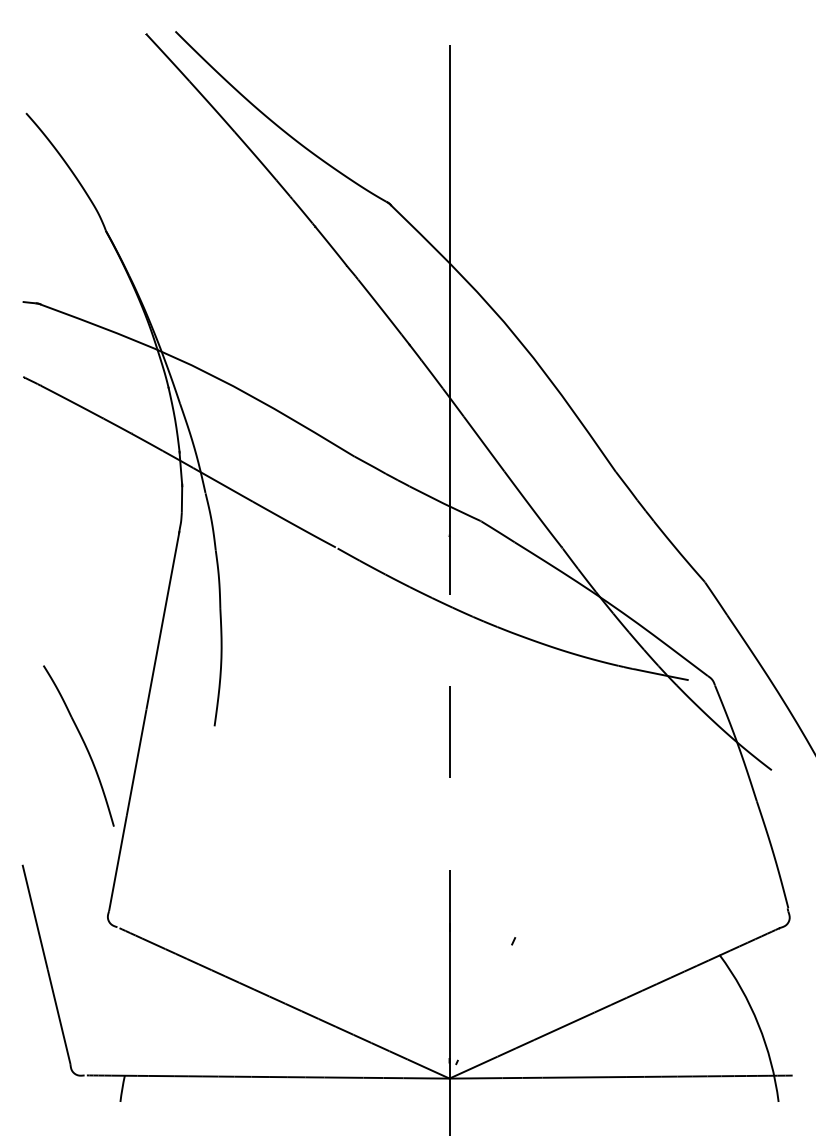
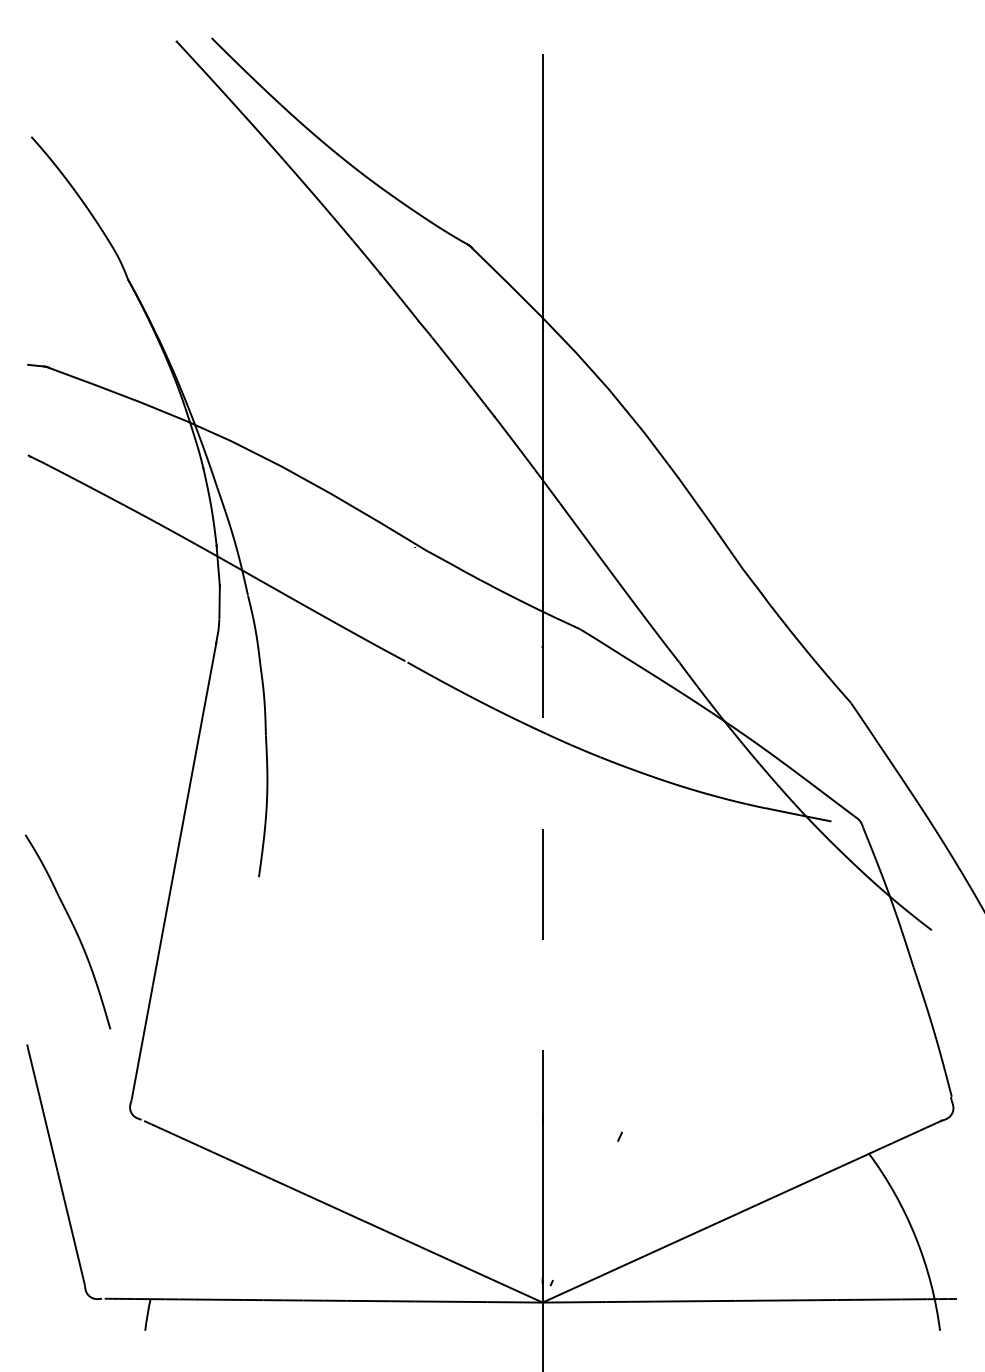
part: (83, 743) -> (73, 928), moved

